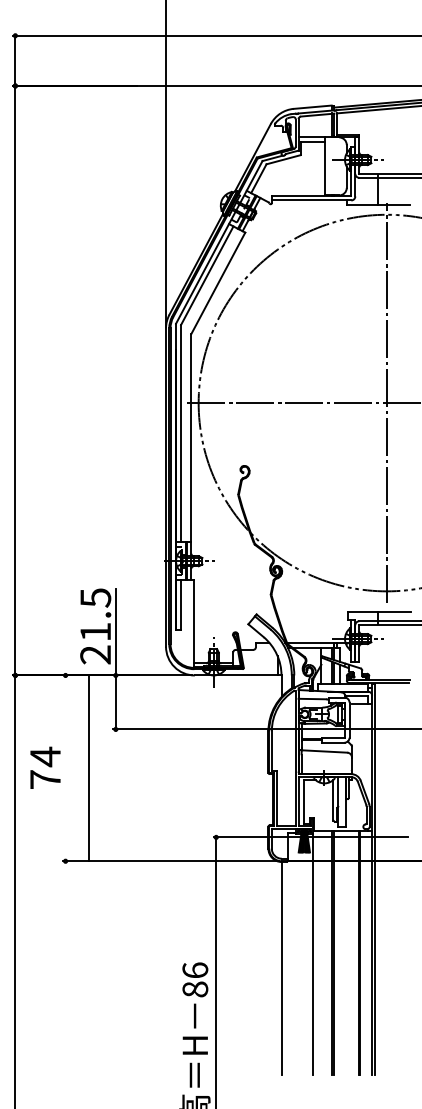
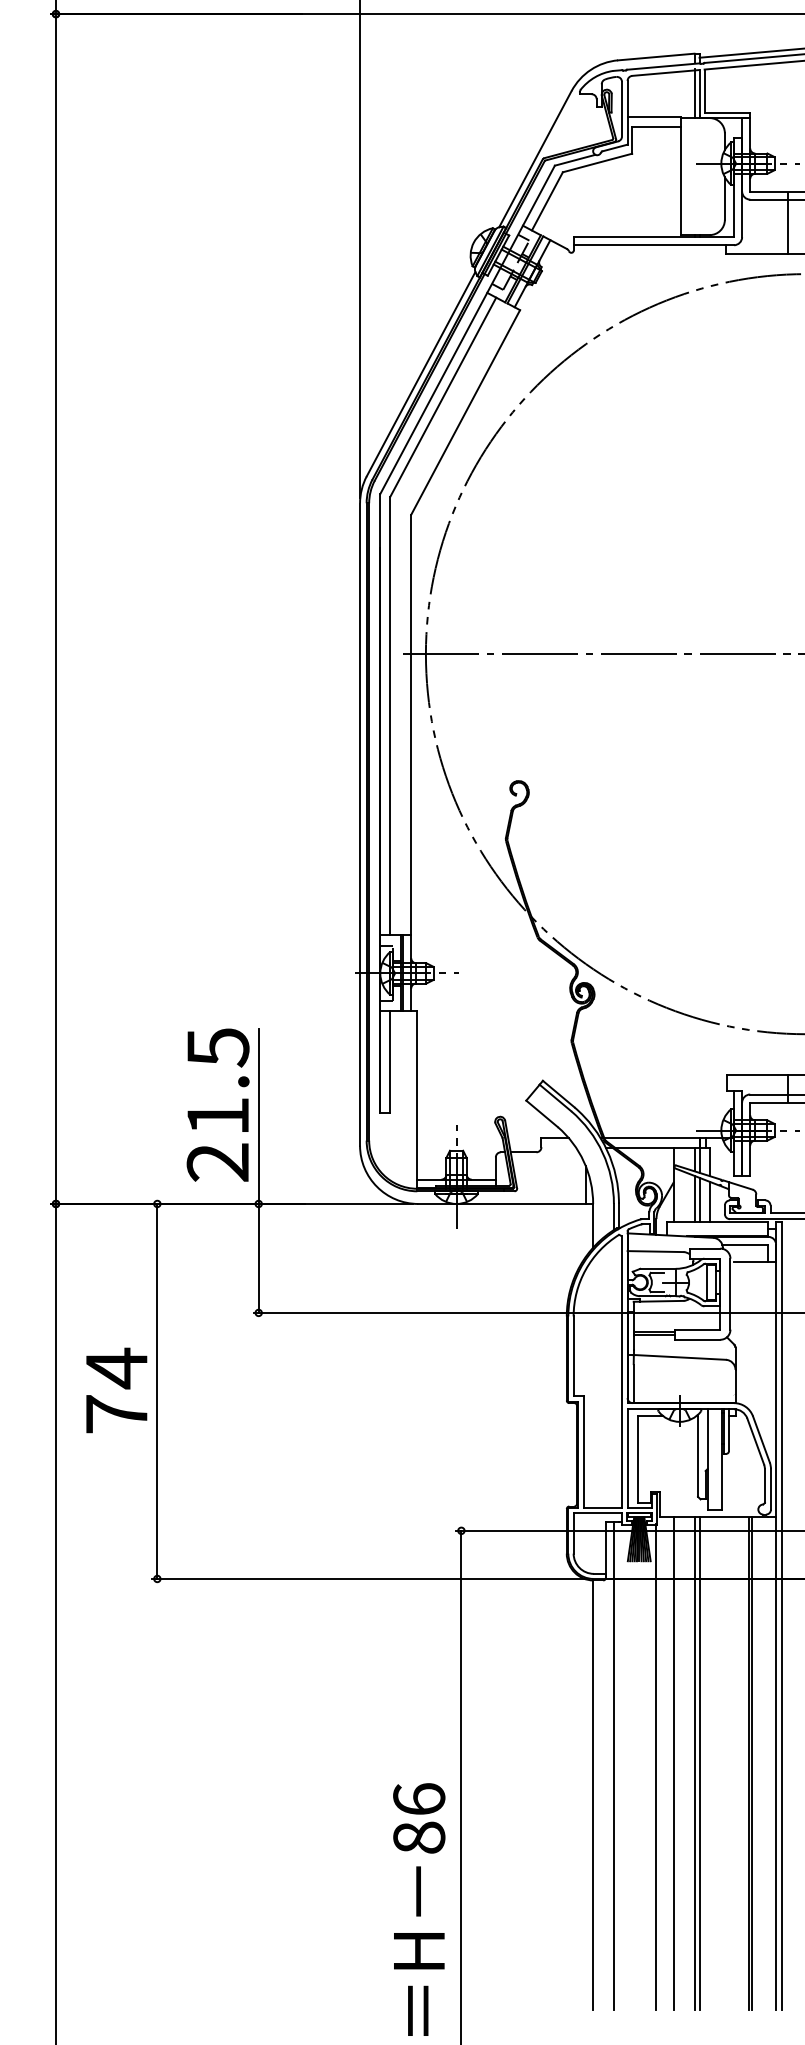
line: (88, 768) -> (157, 1391), moved
line: (321, 952) -> (673, 1763), added
line: (291, 953) -> (613, 1765), added

